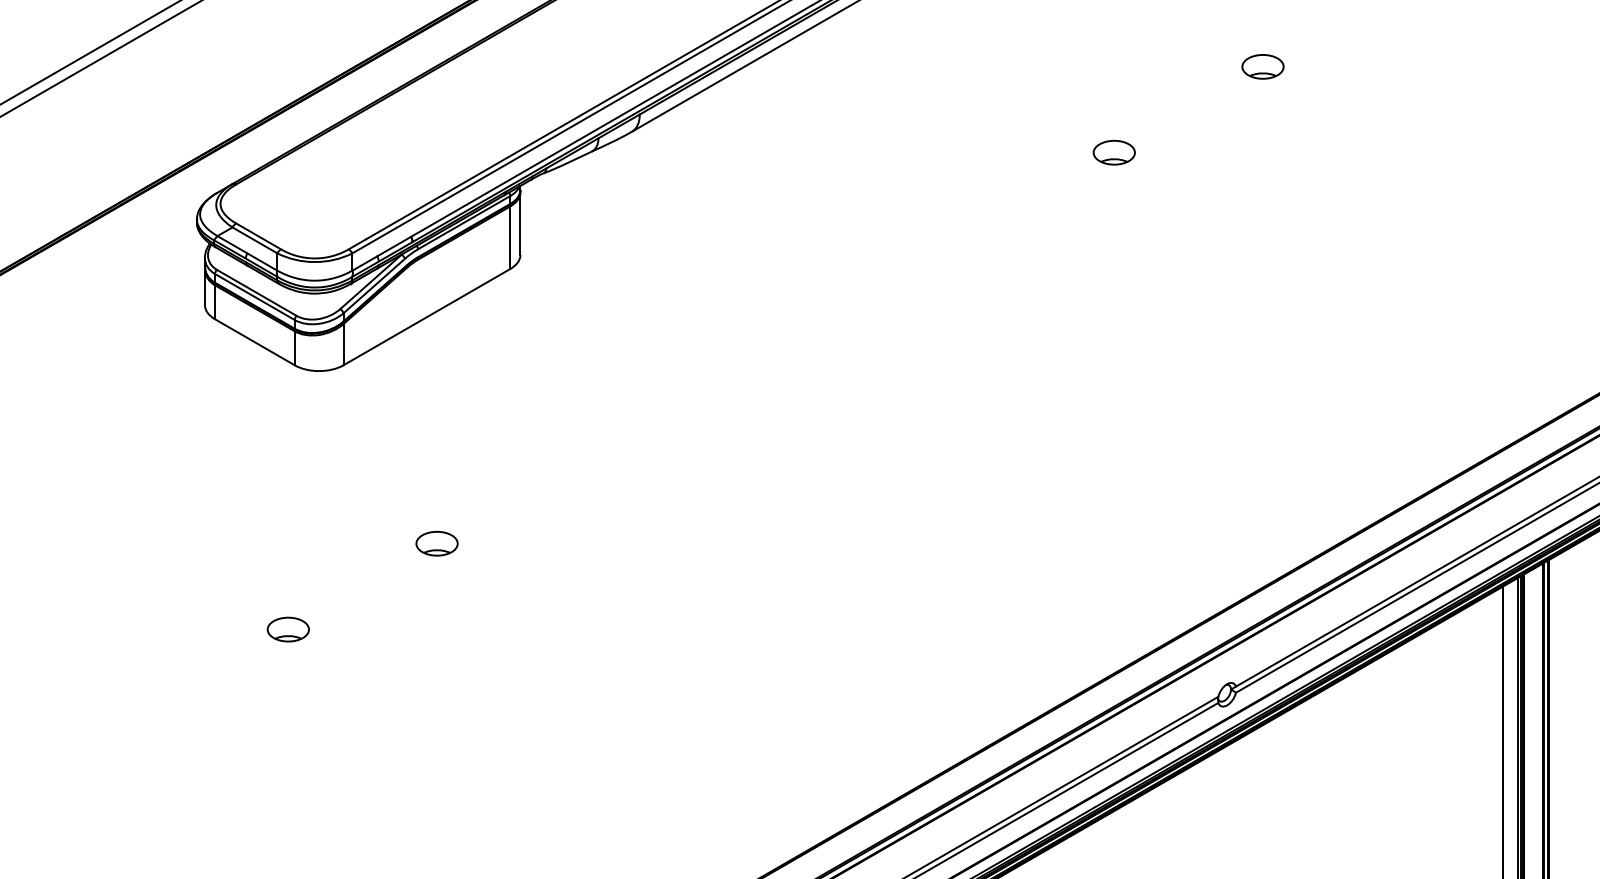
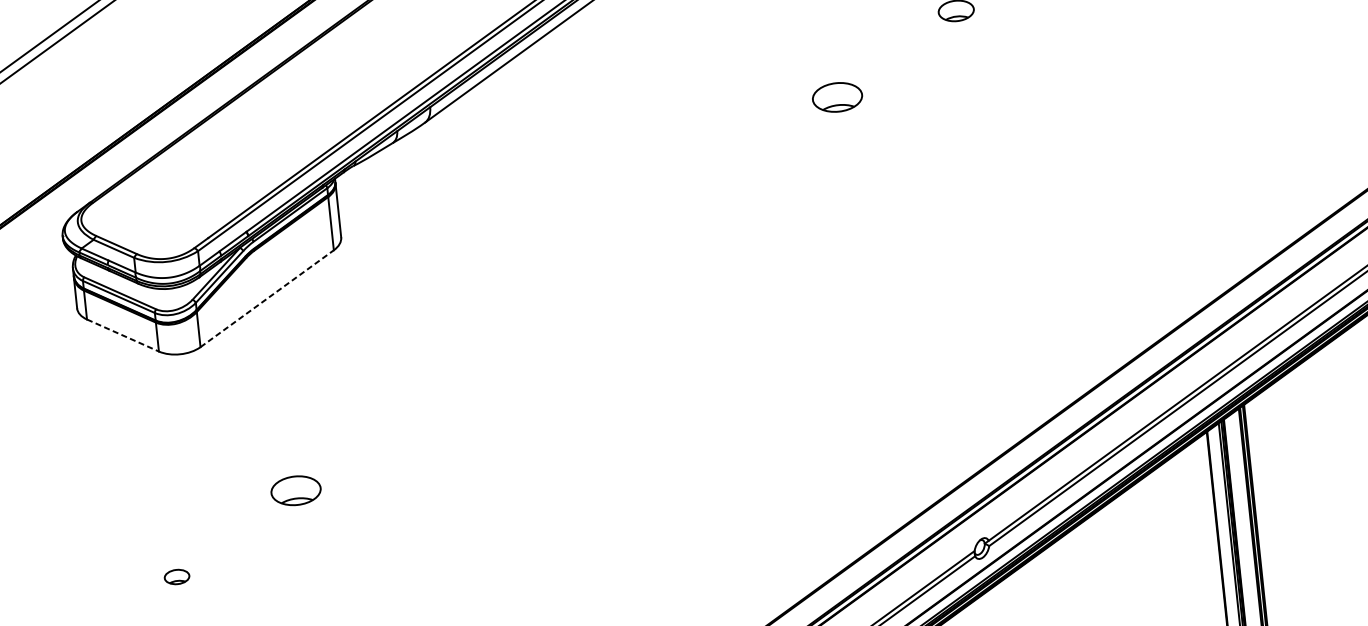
part: (1113, 152) -> (836, 97), size x1.4
line: (427, 316) -> (267, 298), solid -> dashed
line: (254, 342) -> (122, 335), solid -> dashed
part: (436, 543) -> (295, 490), size x1.4
part: (287, 629) -> (176, 577), size x0.7

